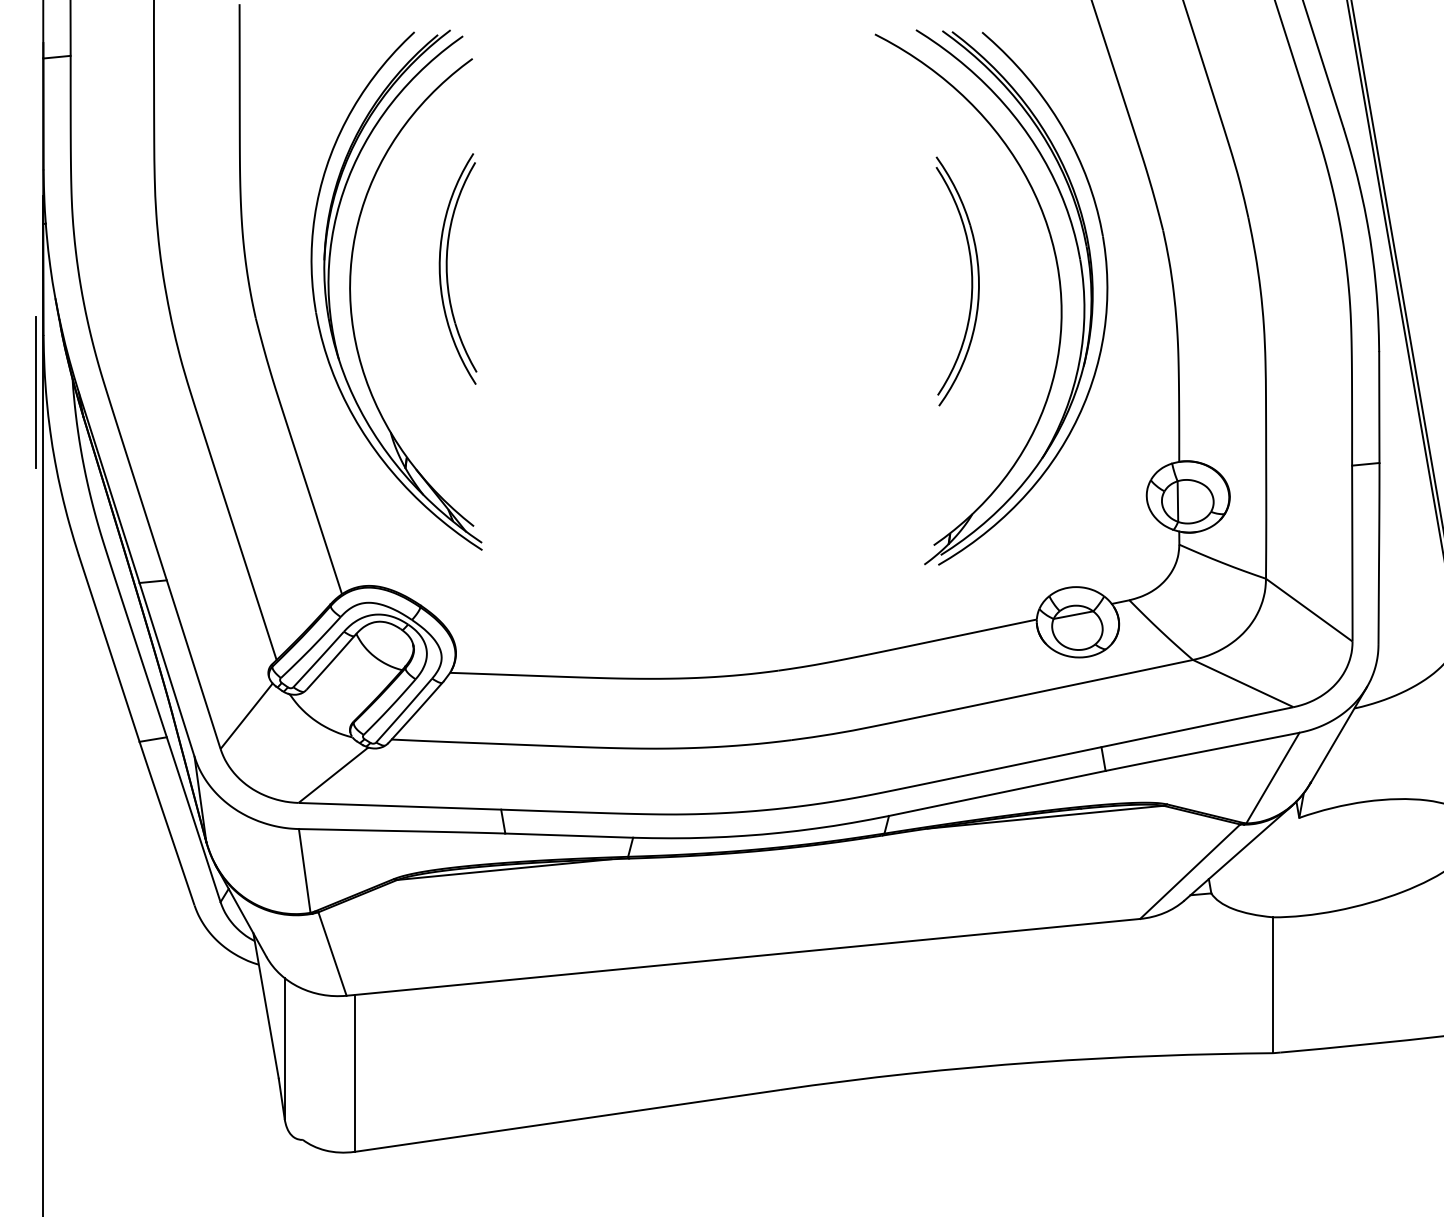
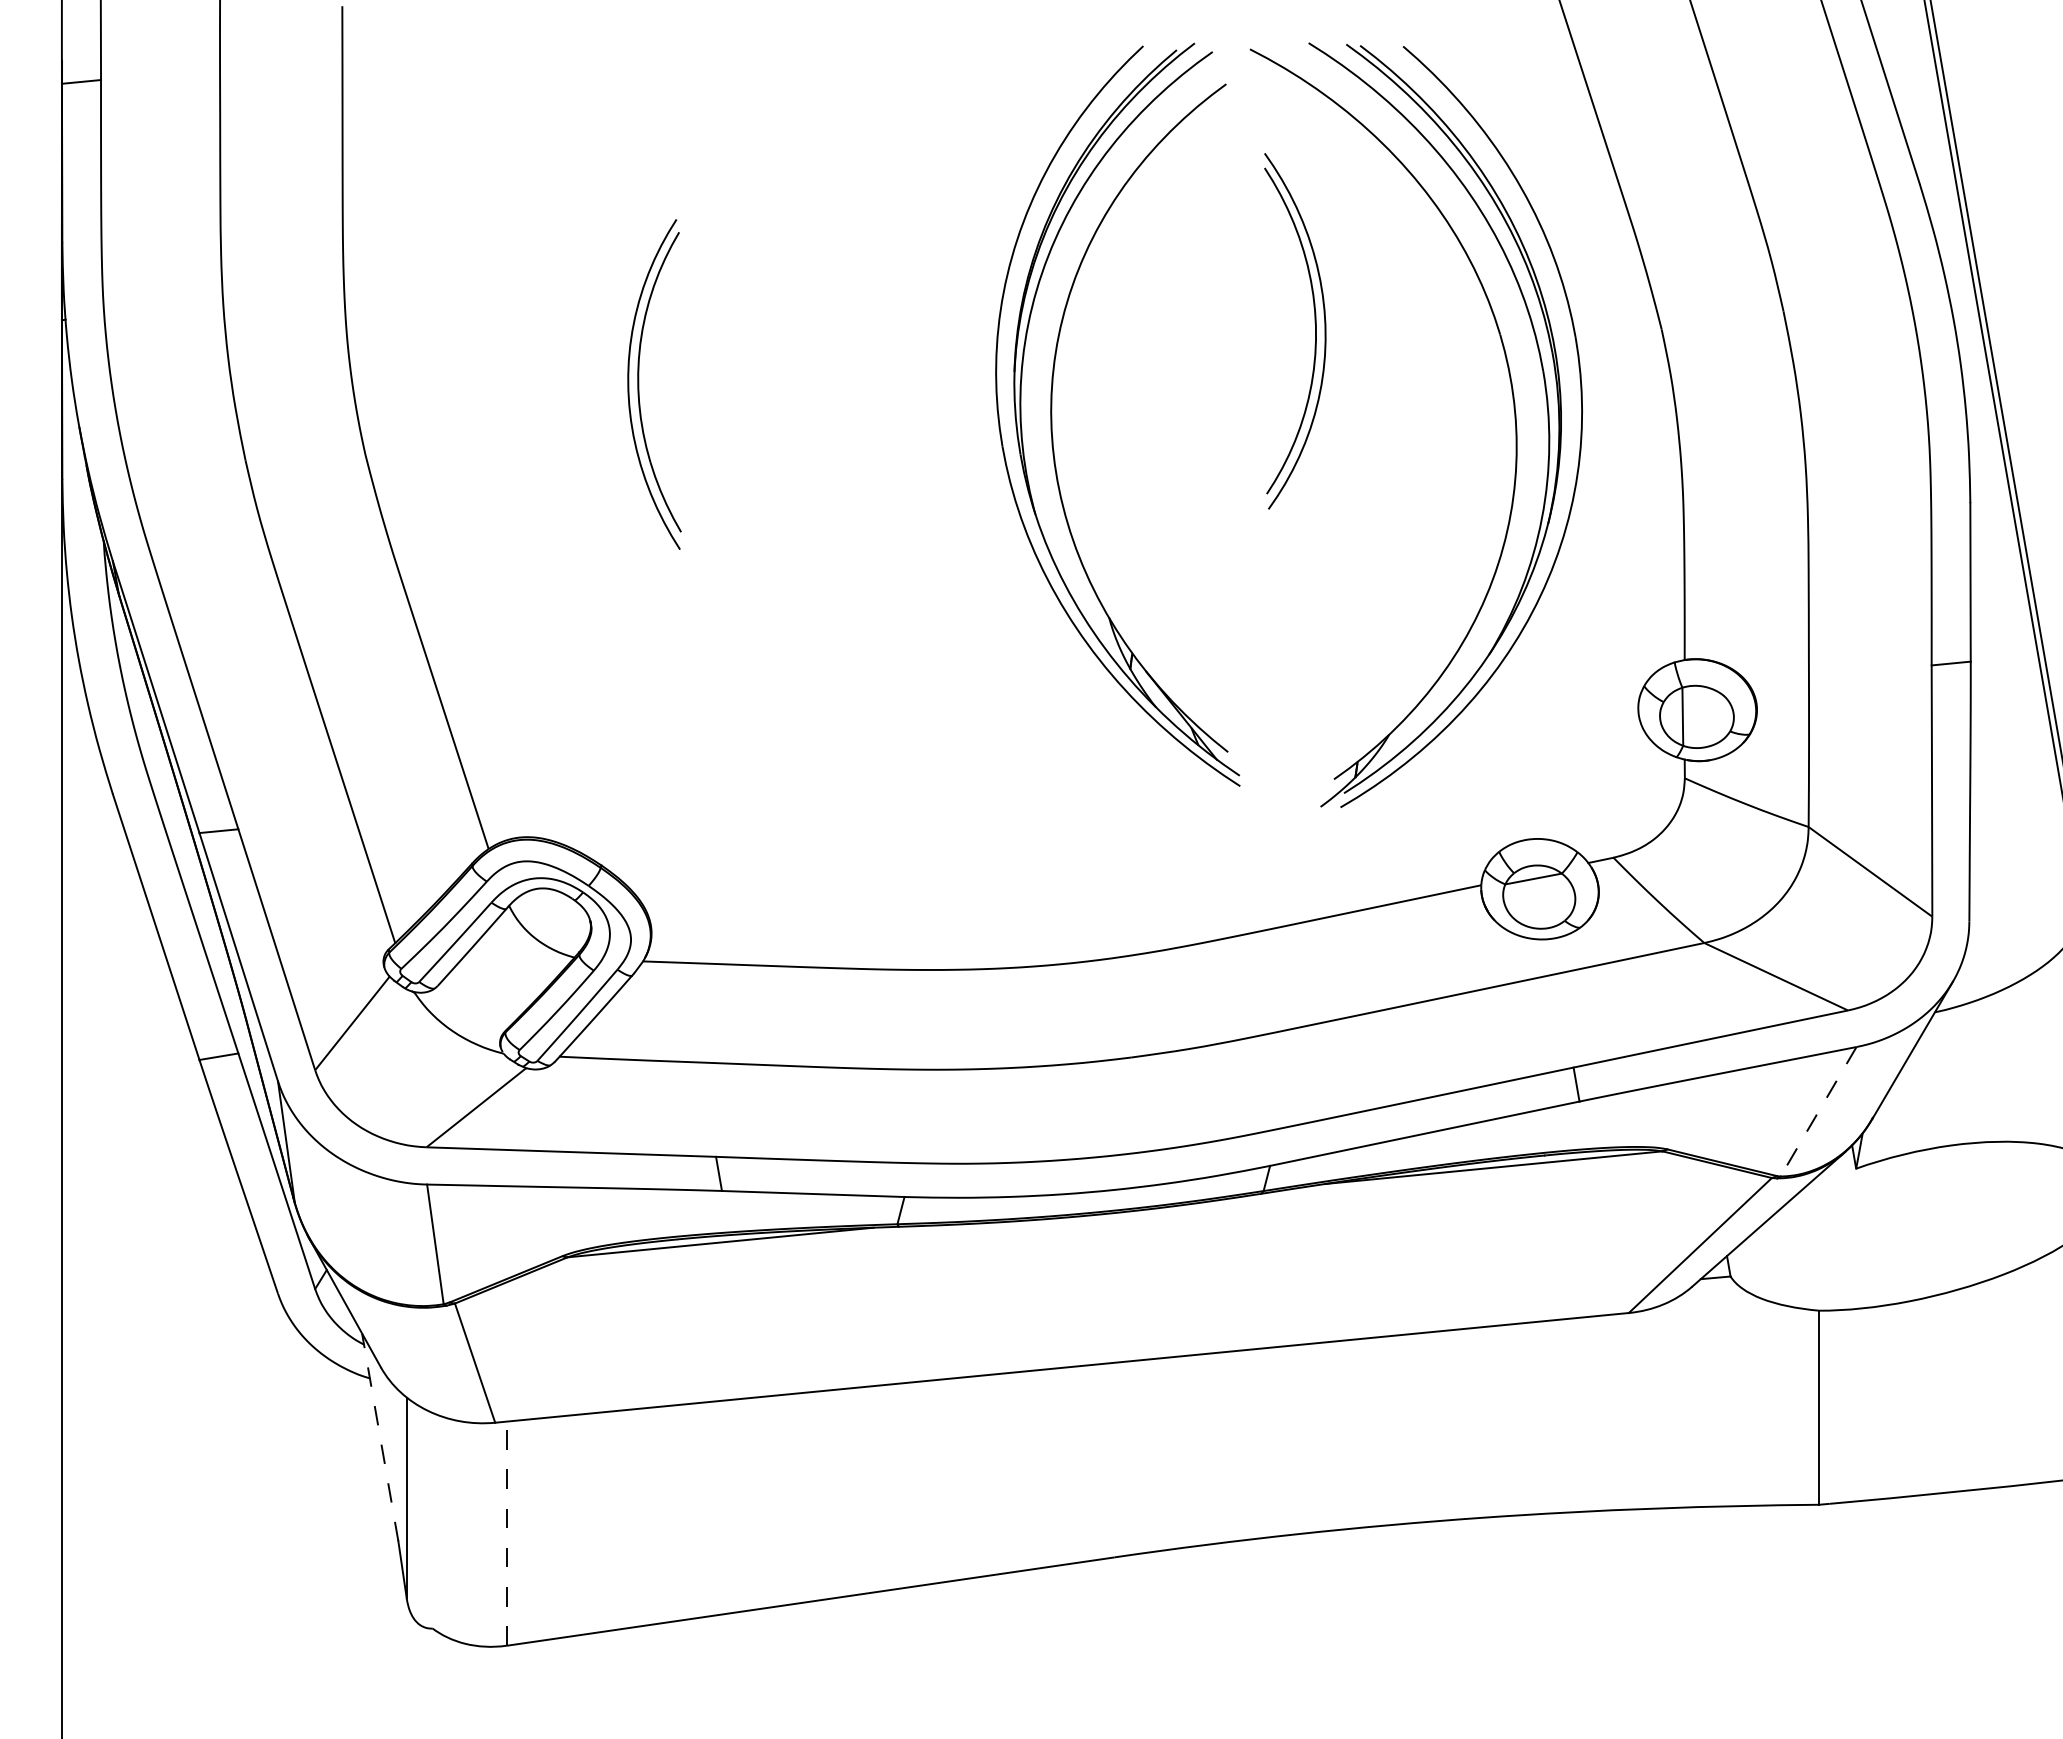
part: (971, 281) -> (1315, 331), moved
part: (351, 290) -> (1052, 414), moved
line: (36, 392) -> (51, 560), removed
line: (1272, 778) -> (1818, 1112), solid -> dashed
line: (266, 1005) -> (380, 1436), solid -> dashed
line: (354, 1073) -> (506, 1533), solid -> dashed

